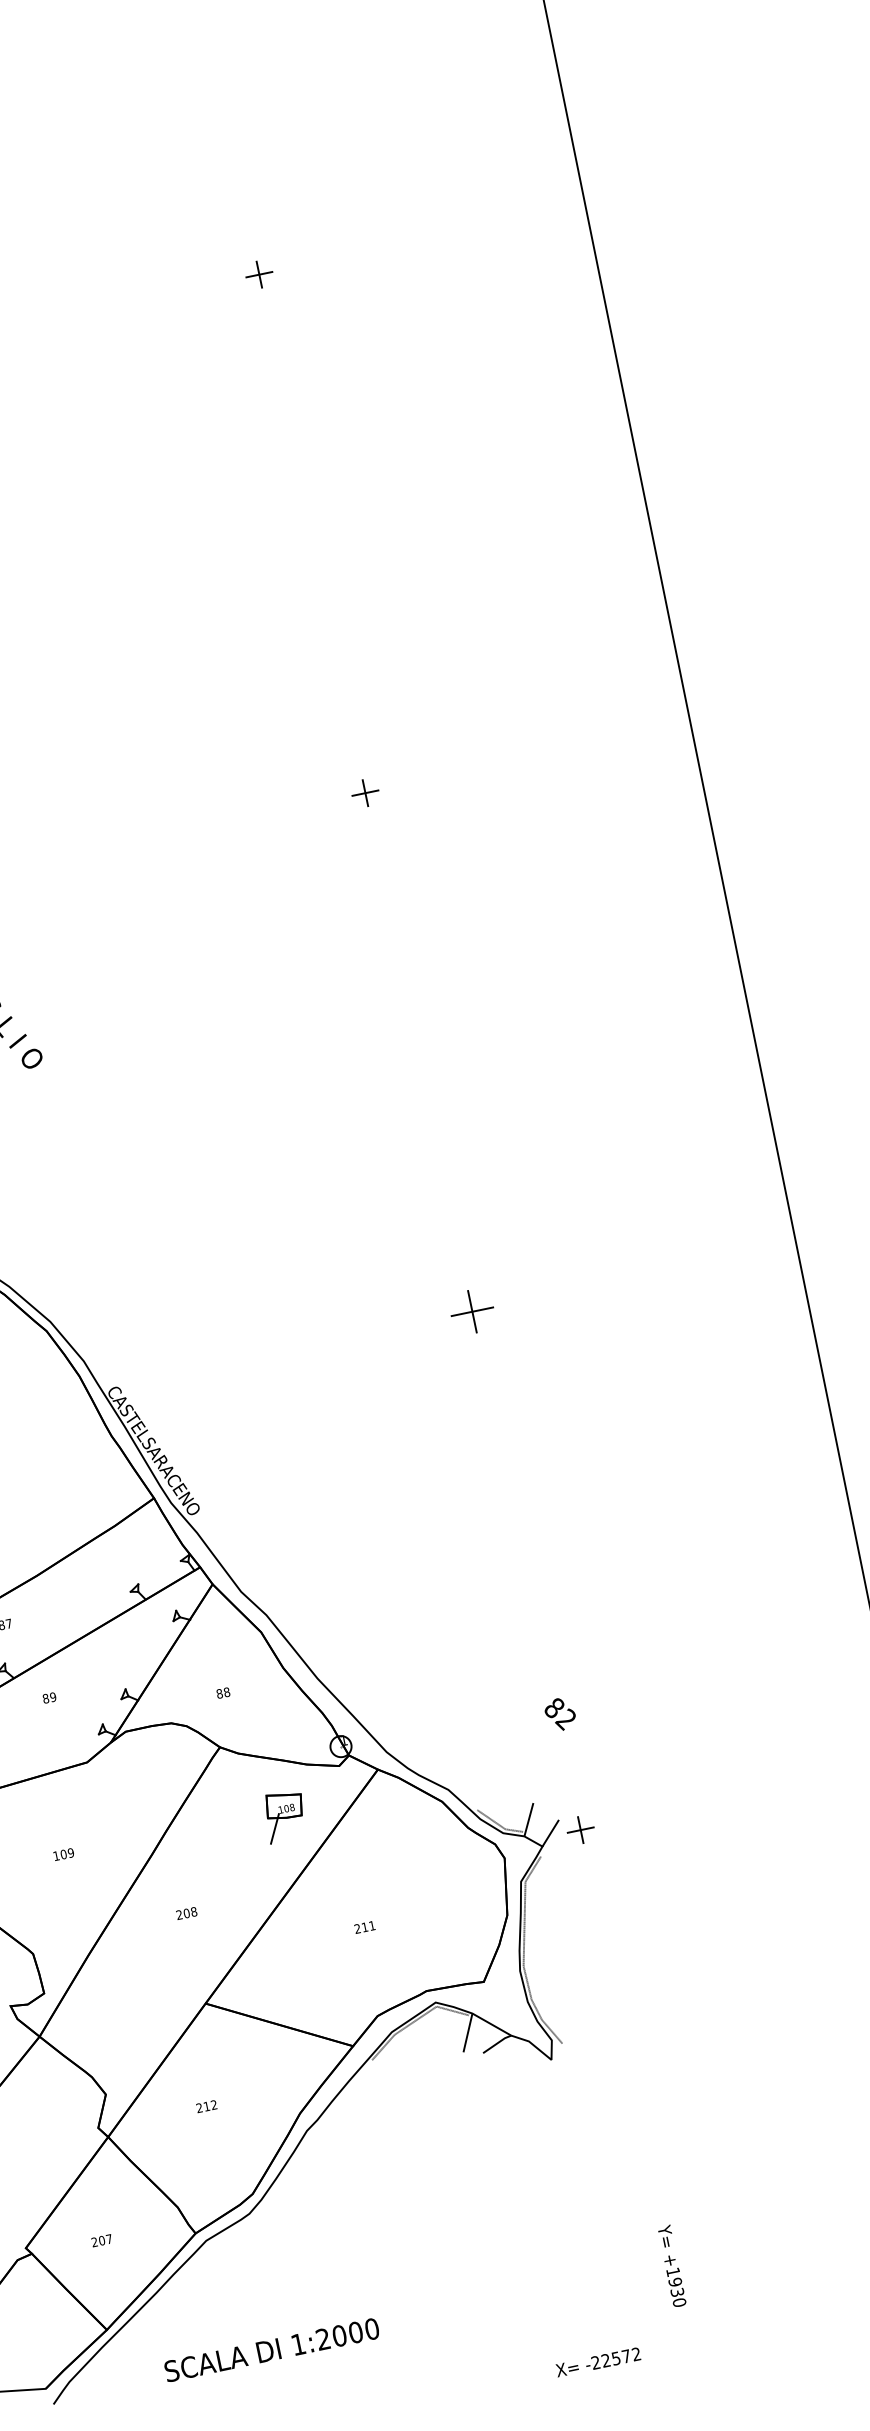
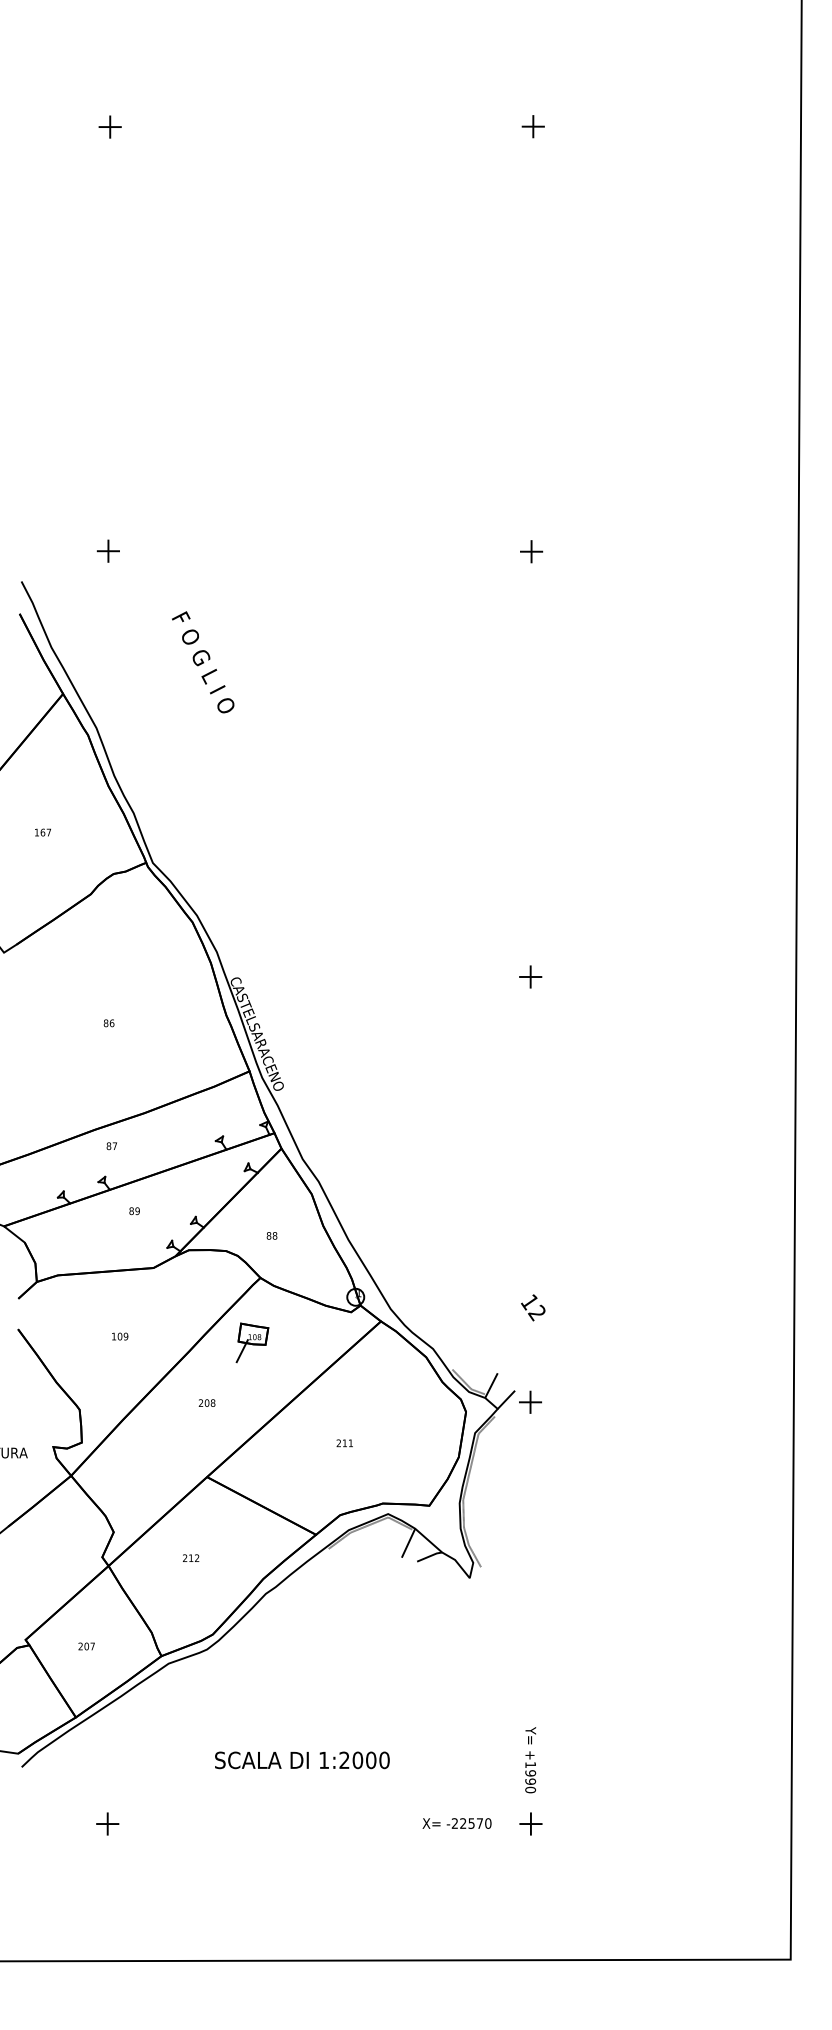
part: (472, 1311) -> (530, 976), size x0.62
text: (554, 1708) -> (529, 1302), 82 -> 12
part: (285, 1815) -> (252, 1342), moved
text: (677, 2292) -> (530, 1781), +1930 -> +1990
part: (687, 2343) -> (530, 1823), added
text: (272, 2350) -> (302, 1760), moved
text: (636, 2354) -> (488, 1823), -22572 -> -22570

